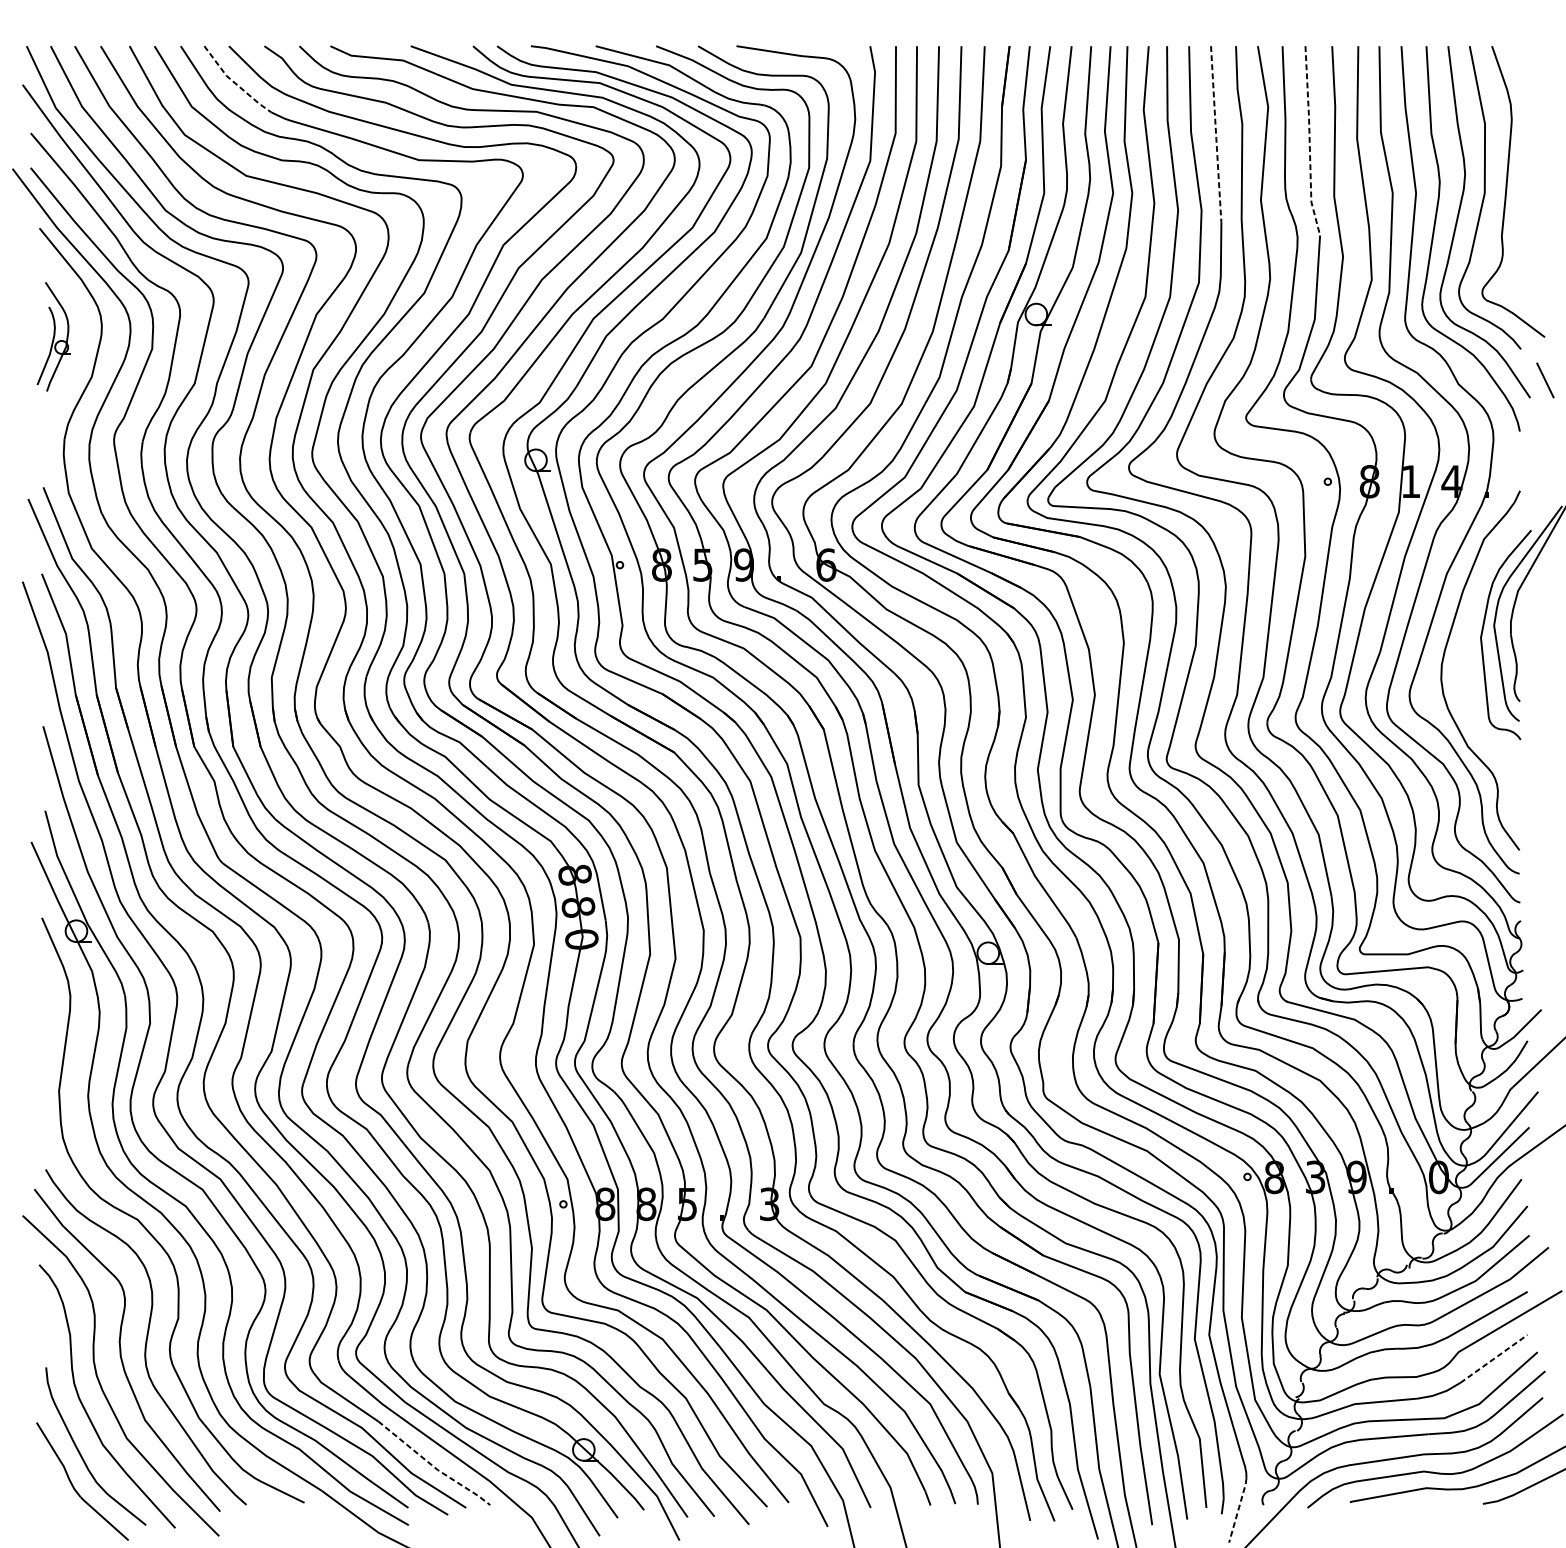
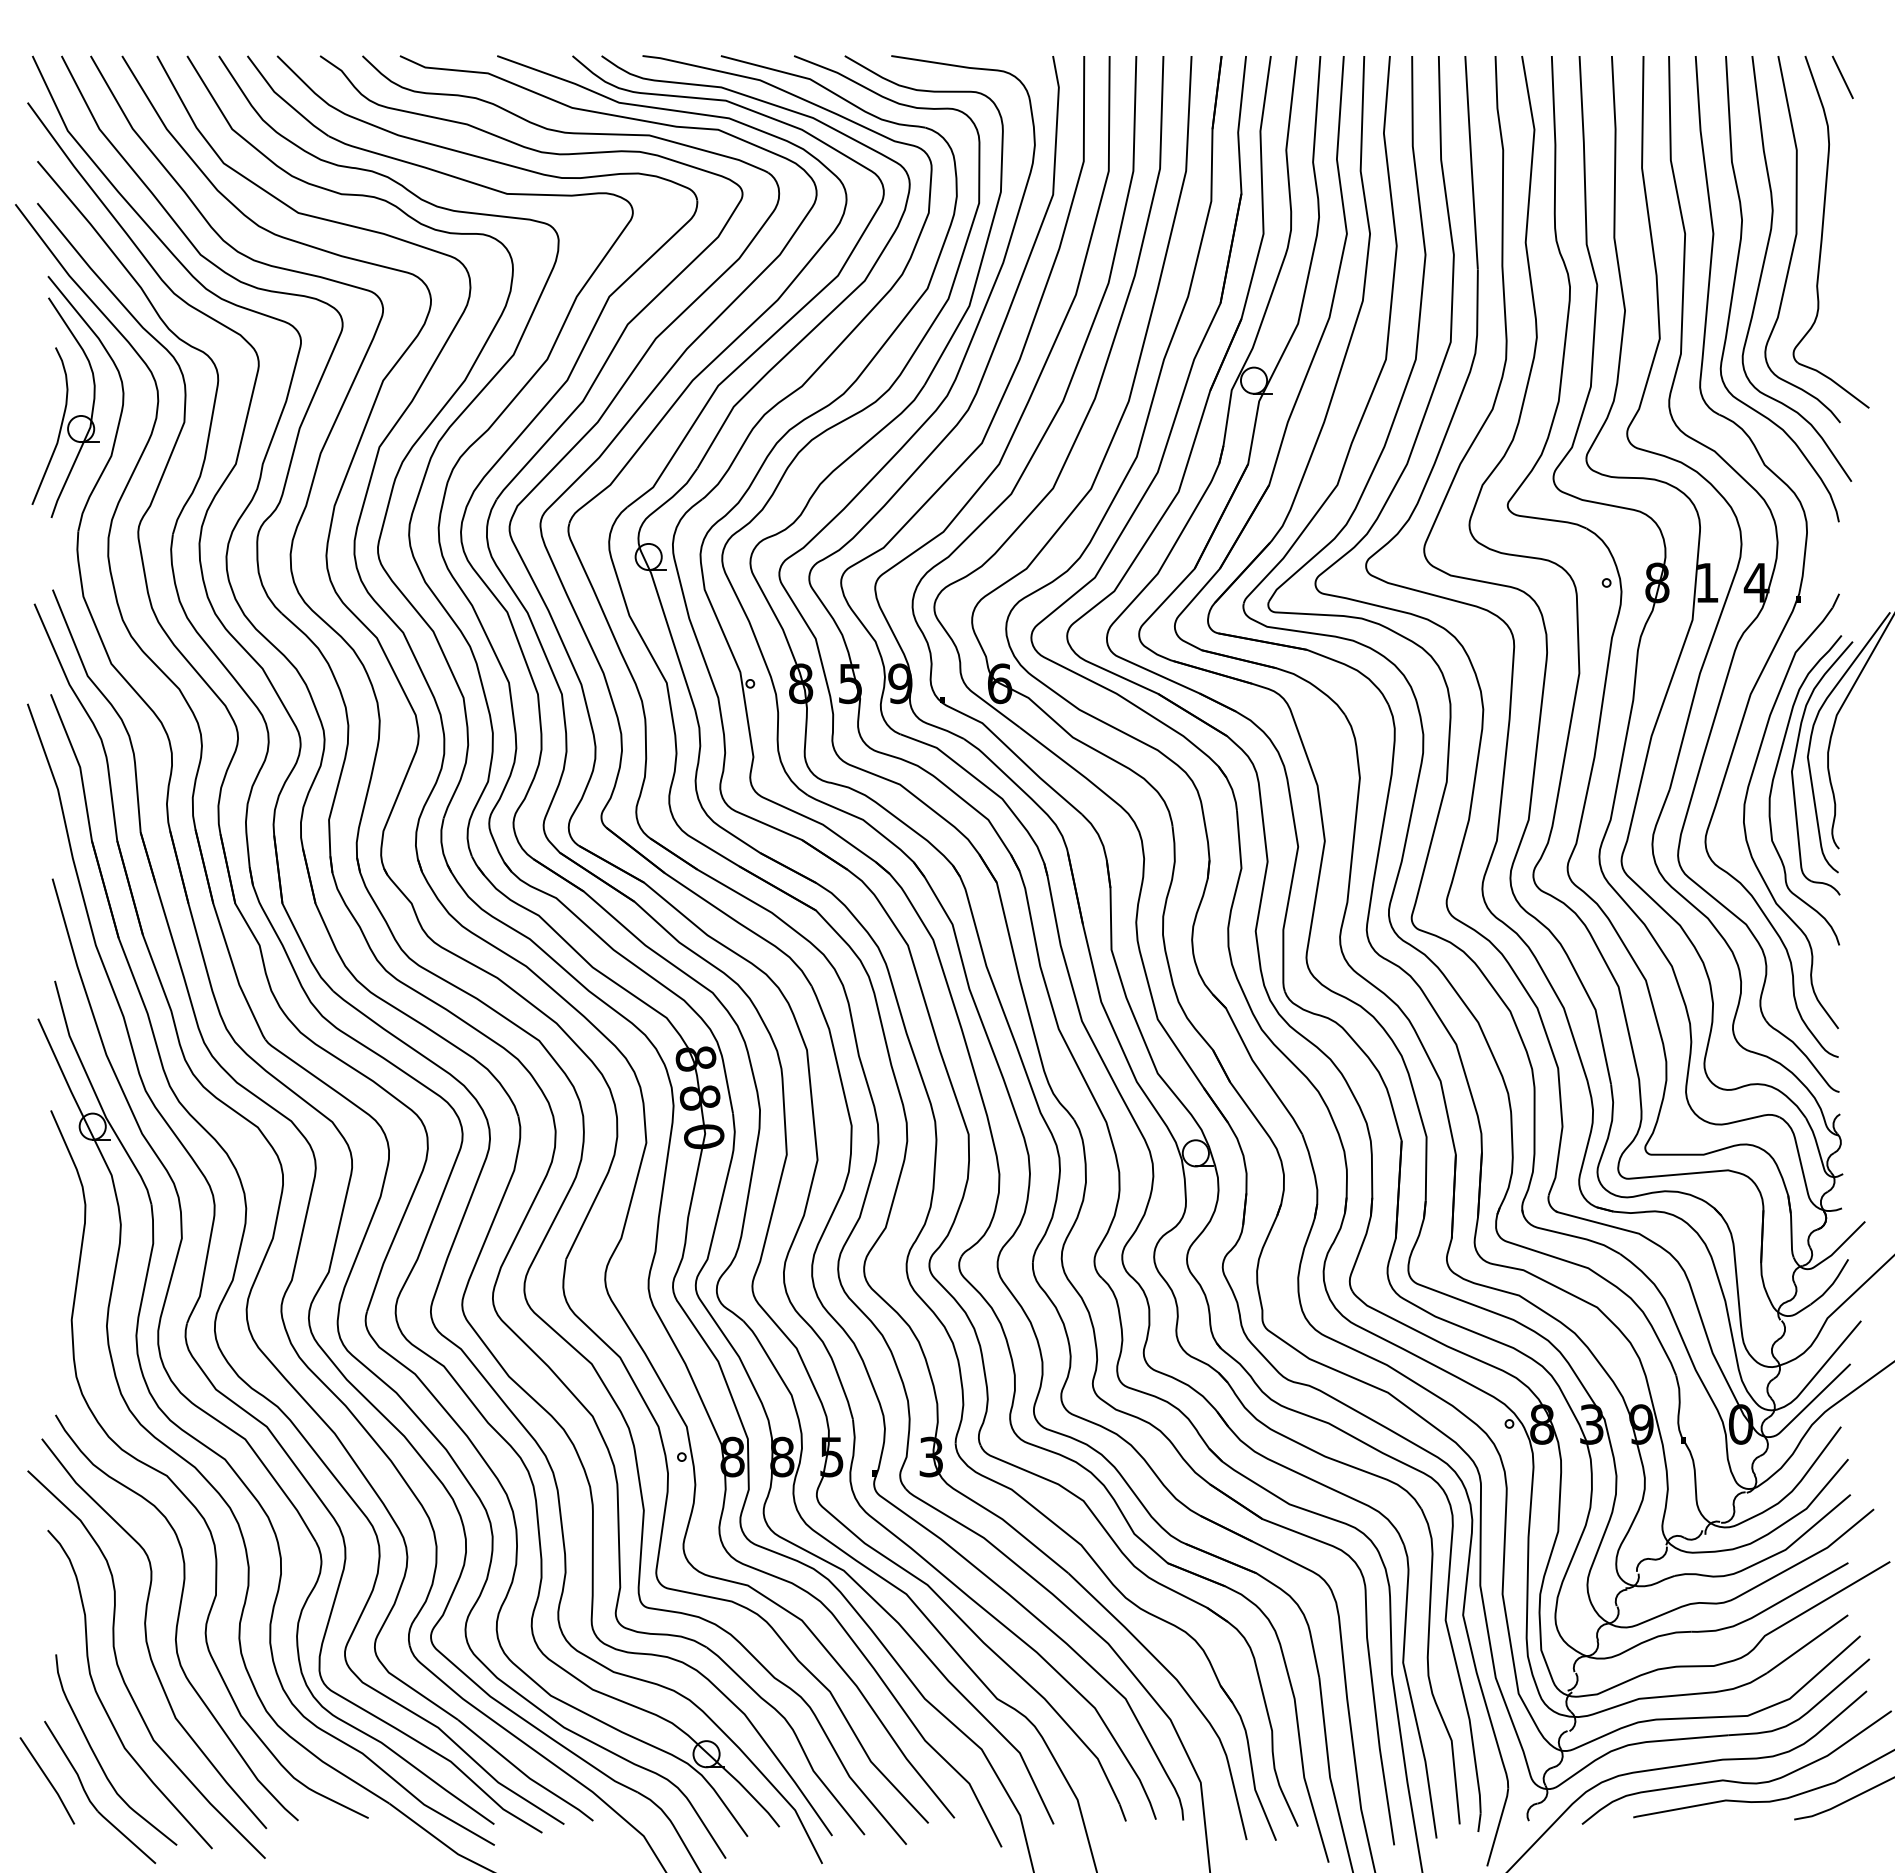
line: (234, 82) -> (284, 100), dashed -> solid
line: (1216, 135) -> (1471, 163), dashed -> solid
line: (1309, 141) -> (1584, 171), dashed -> solid
part: (53, 336) -> (65, 407), size x1.67
line: (1545, 380) -> (1842, 77), moved
curve: (1465, 648) -> (1773, 784), added
line: (1493, 1359) -> (1807, 1644), dashed -> solid
line: (434, 1466) -> (525, 1774), dashed -> solid
line: (39, 1471) -> (47, 1780), added
line: (1238, 1509) -> (1498, 1826), dashed -> solid

